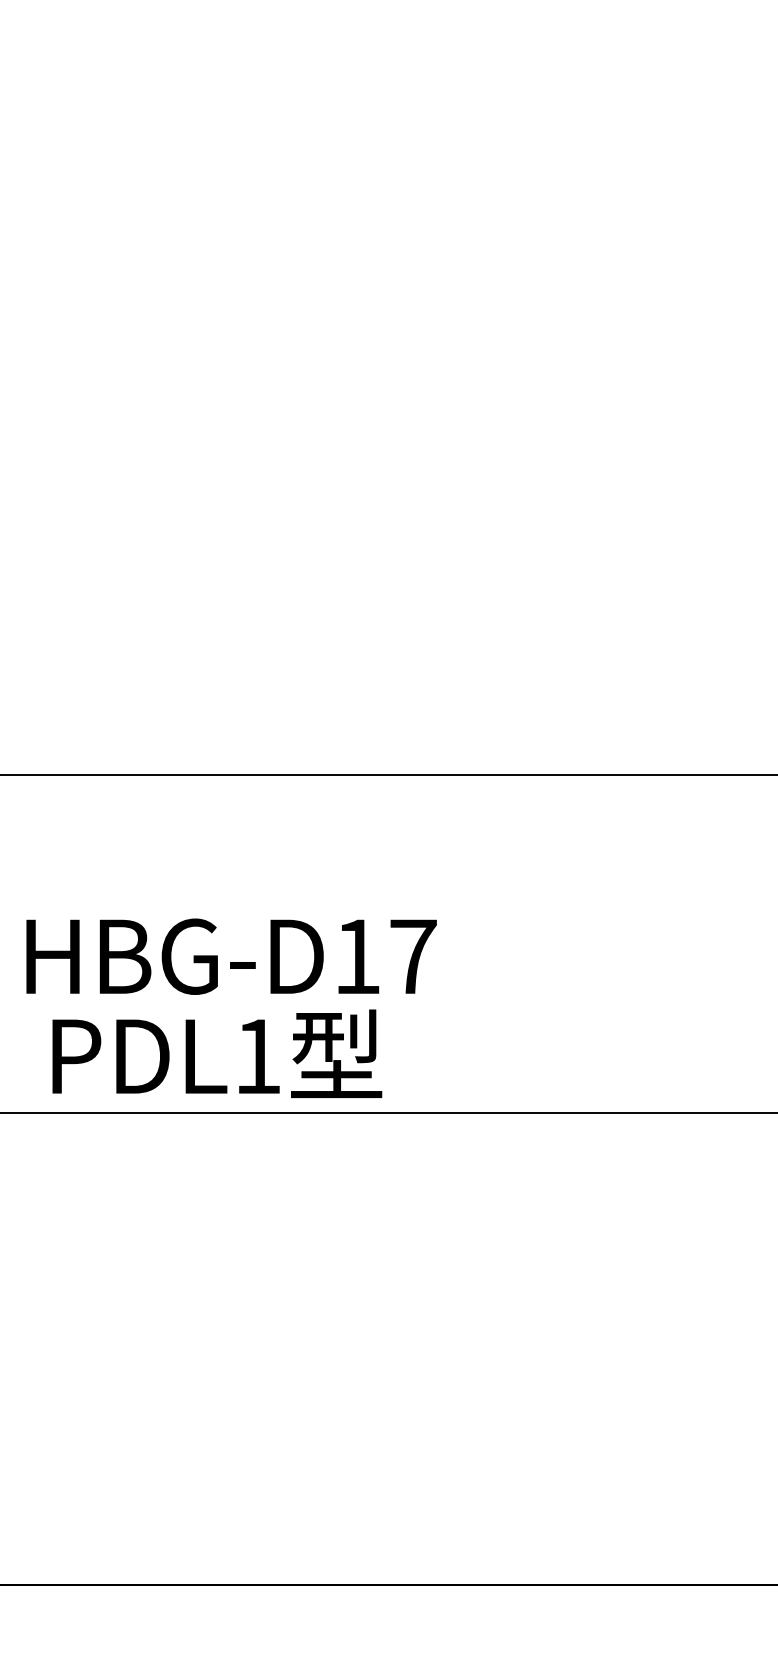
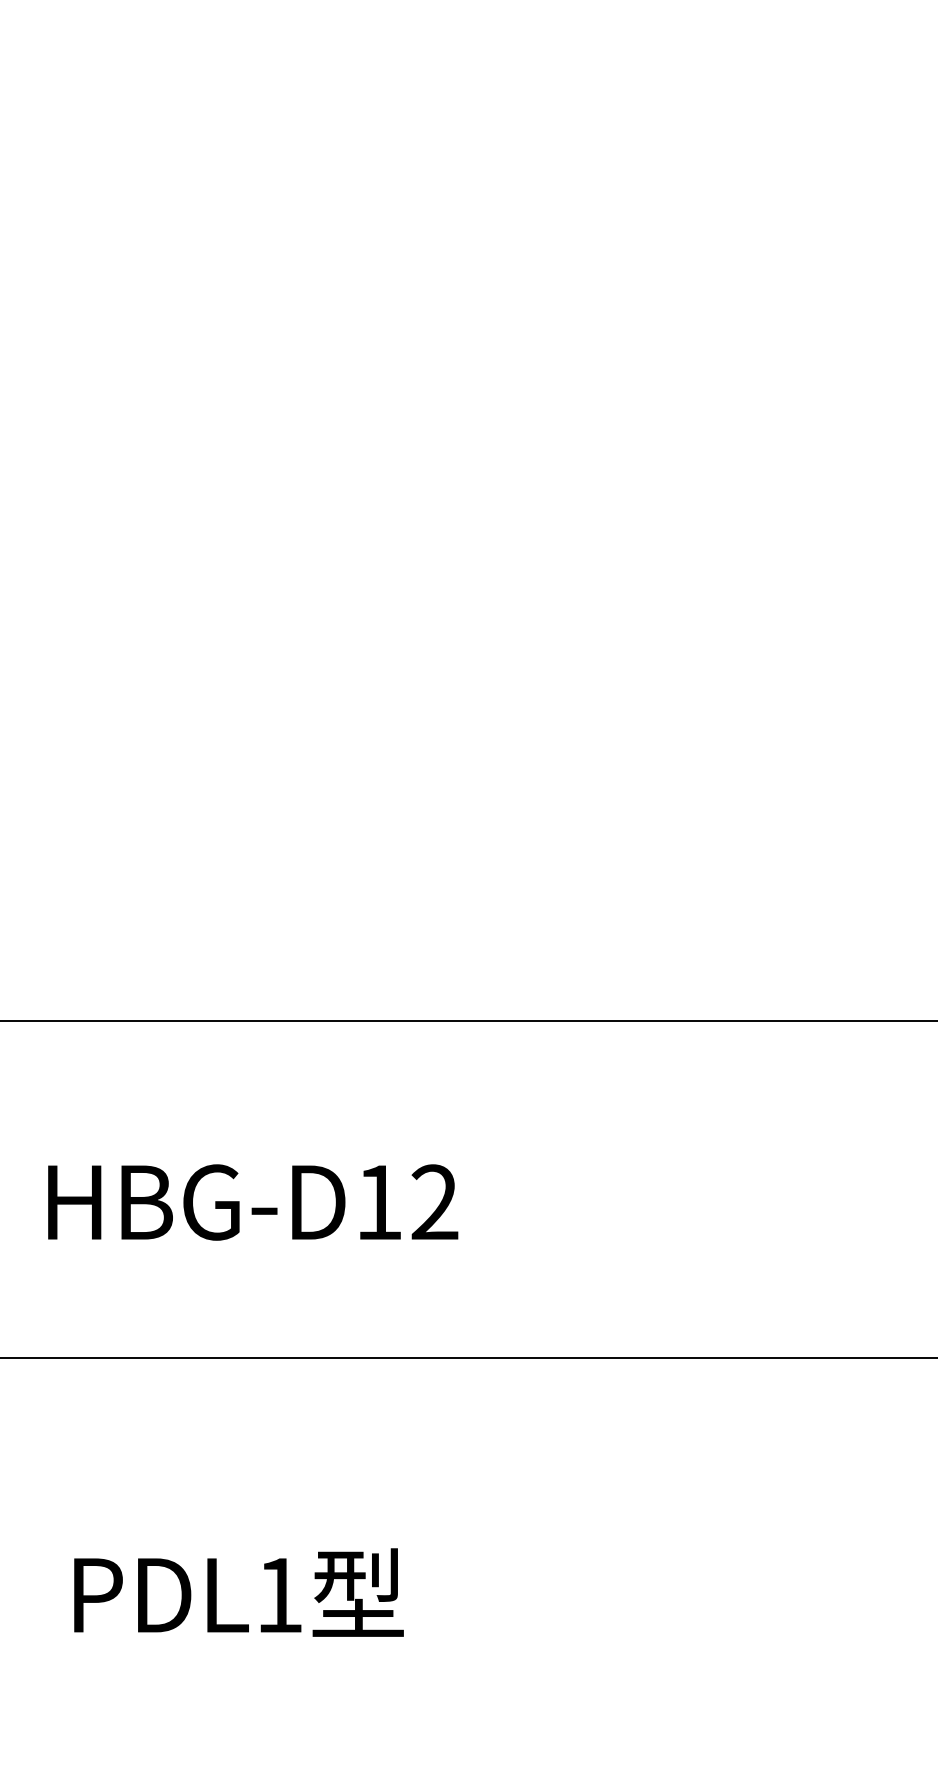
text: (412, 955) -> (434, 1201), HBG-D17 -> HBG-D12
text: (216, 1053) -> (238, 1592), moved

